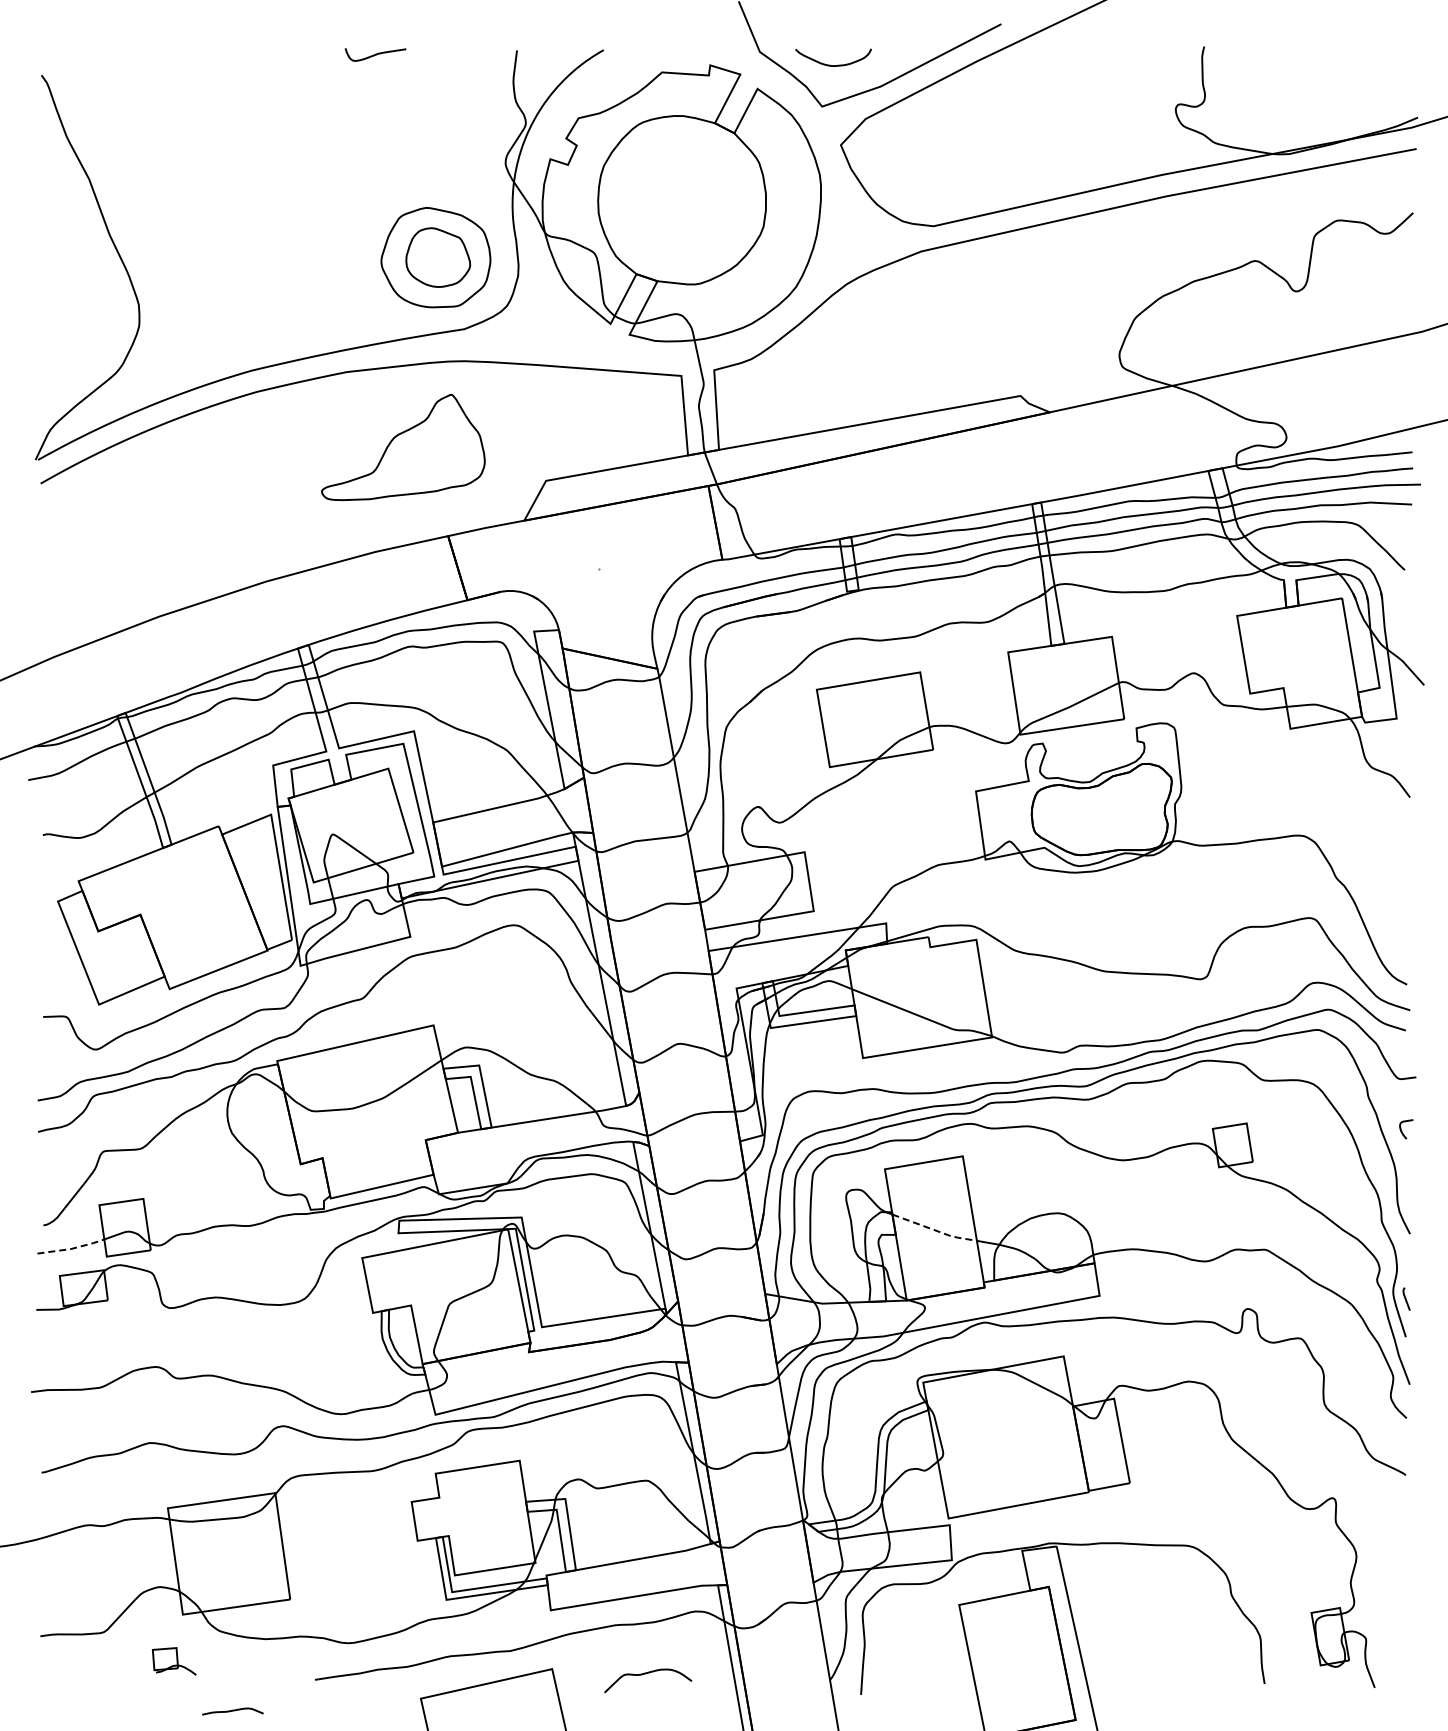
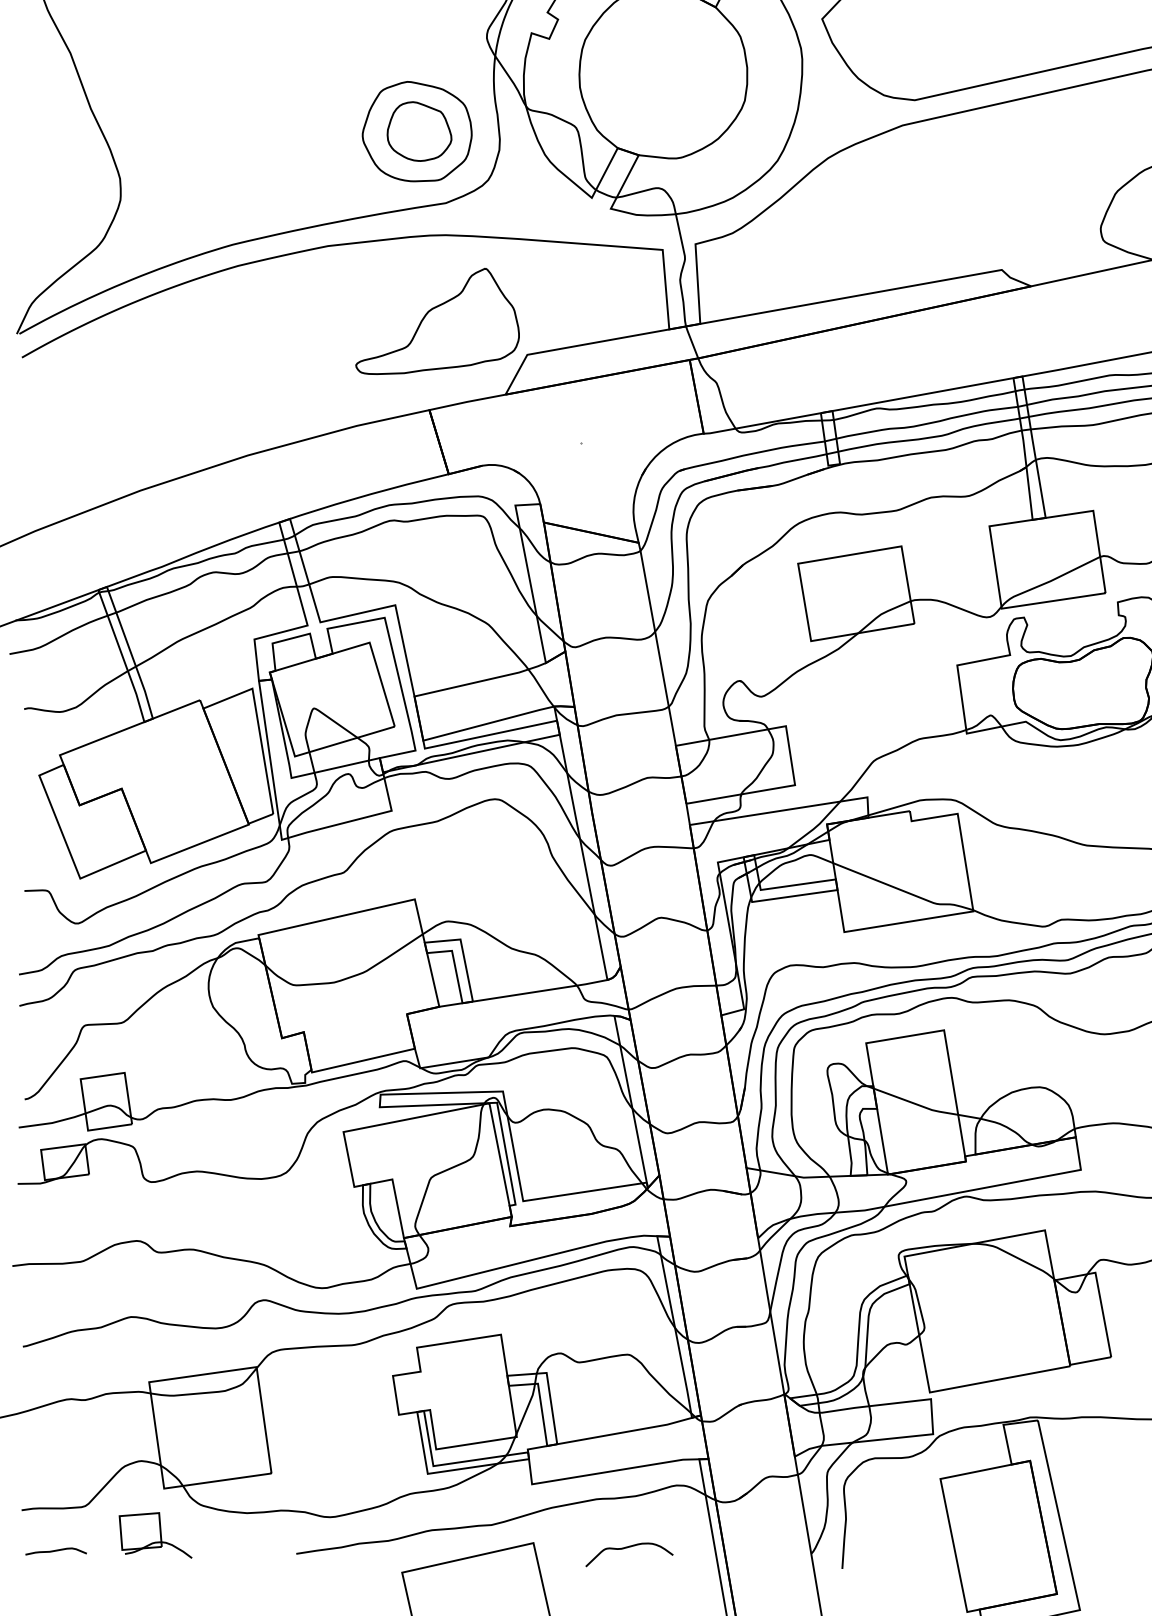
part: (403, 446) -> (437, 320), moved
line: (935, 1230) -> (916, 1104), dashed -> solid
line: (71, 1248) -> (52, 1122), dashed -> solid
part: (174, 1661) -> (155, 1535), size x1.67
curve: (232, 1711) -> (55, 1551), moved

